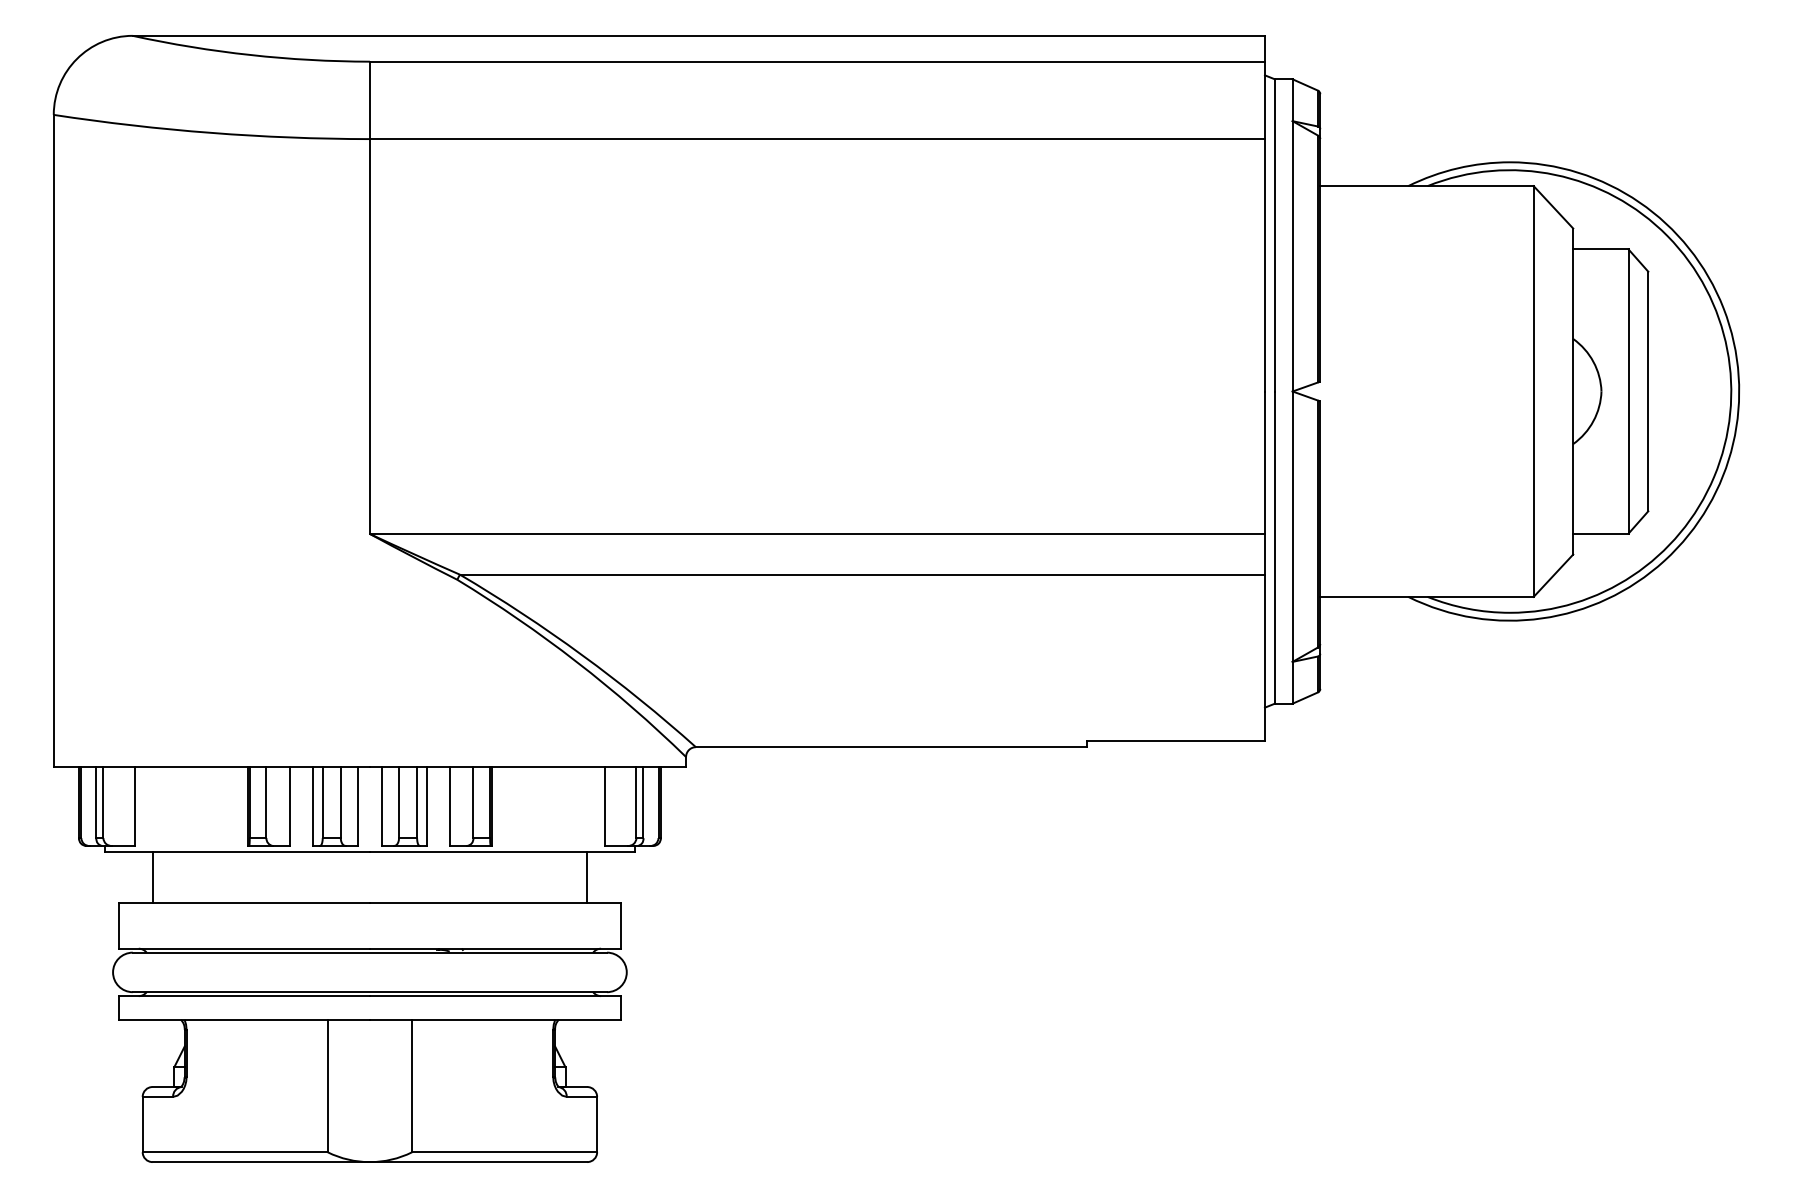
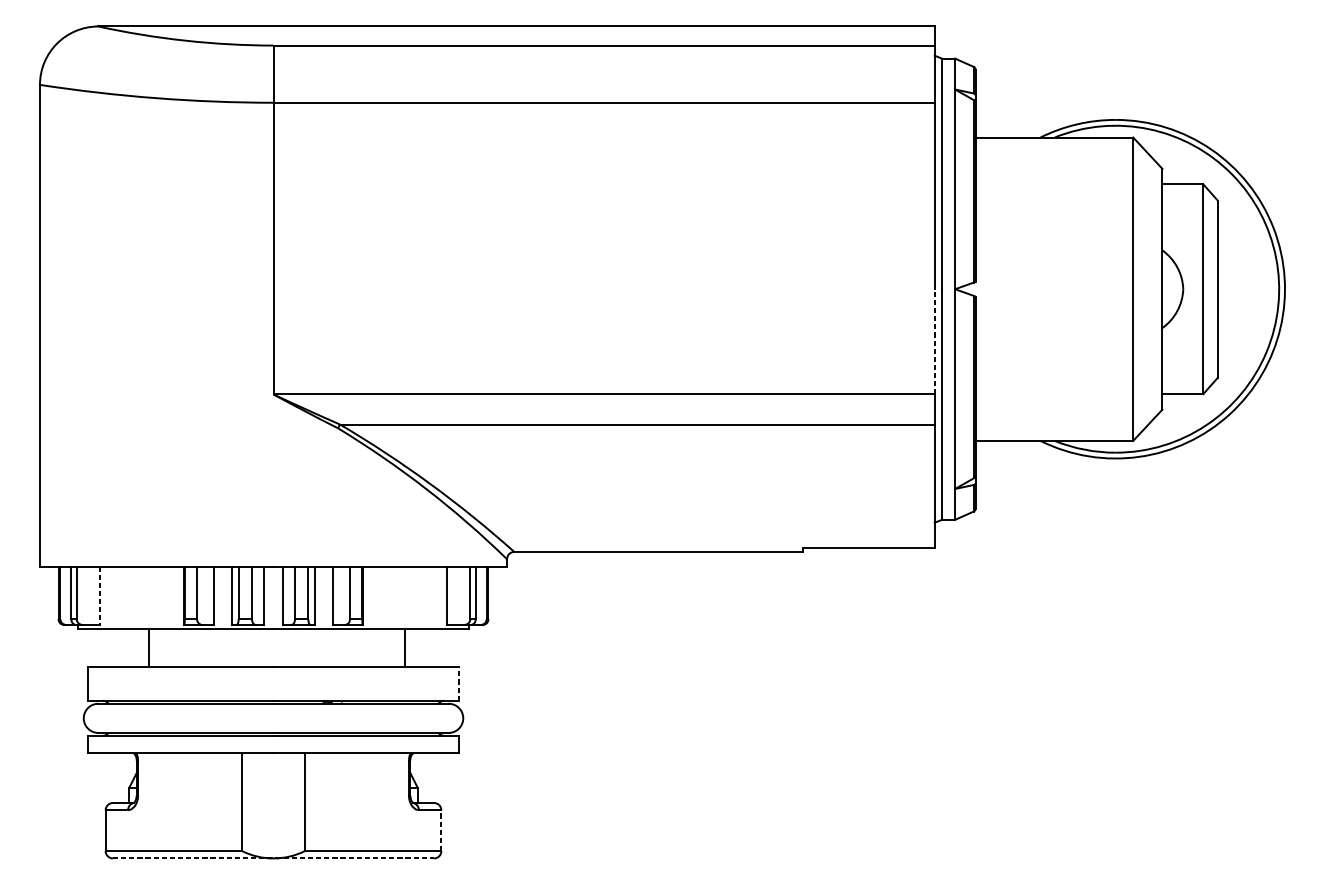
line: (1265, 462) -> (935, 341), solid -> dashed
line: (134, 806) -> (99, 595), solid -> dashed
line: (152, 877) -> (149, 648), moved
line: (587, 877) -> (405, 648), moved
line: (620, 925) -> (458, 683), solid -> dashed
line: (597, 1124) -> (441, 830), solid -> dashed
line: (370, 1162) -> (273, 858), solid -> dashed

